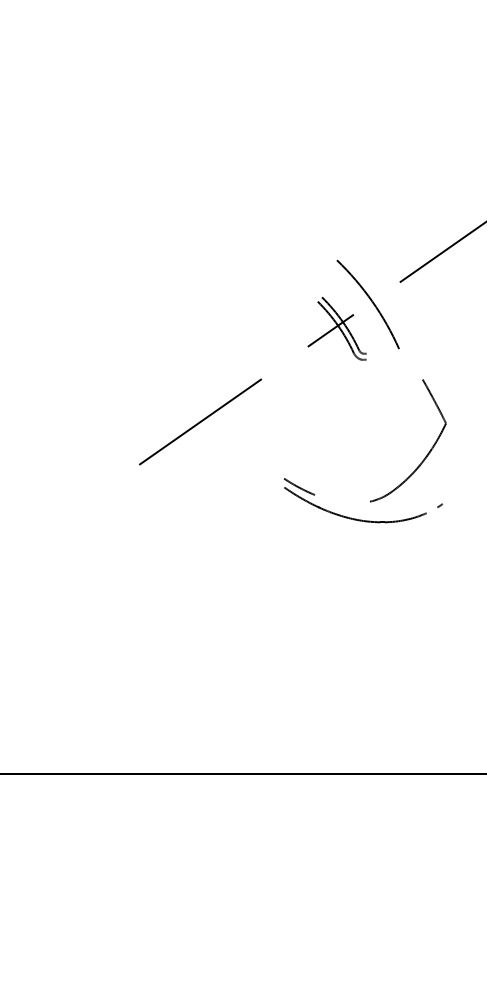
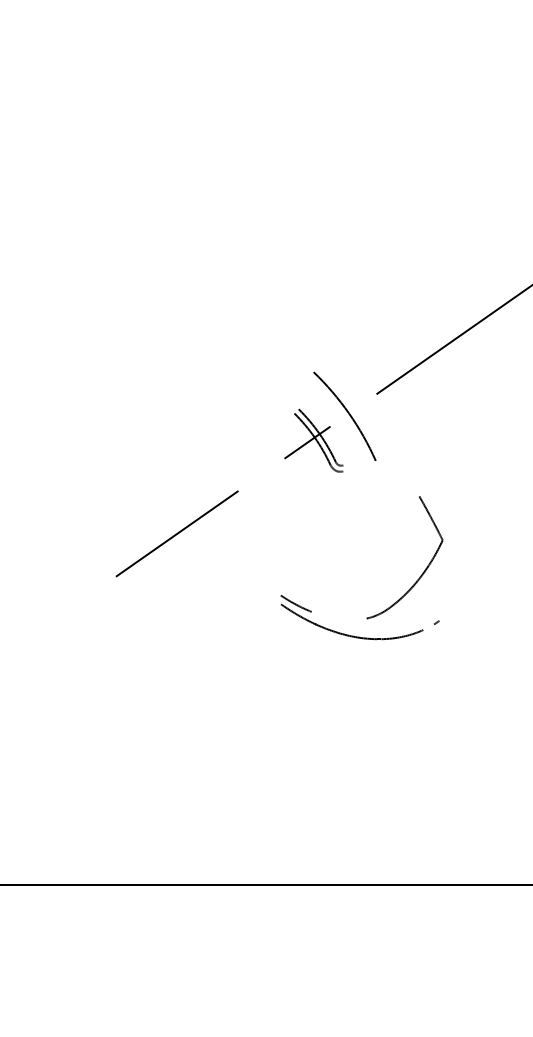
part: (389, 491) -> (386, 608), moved

